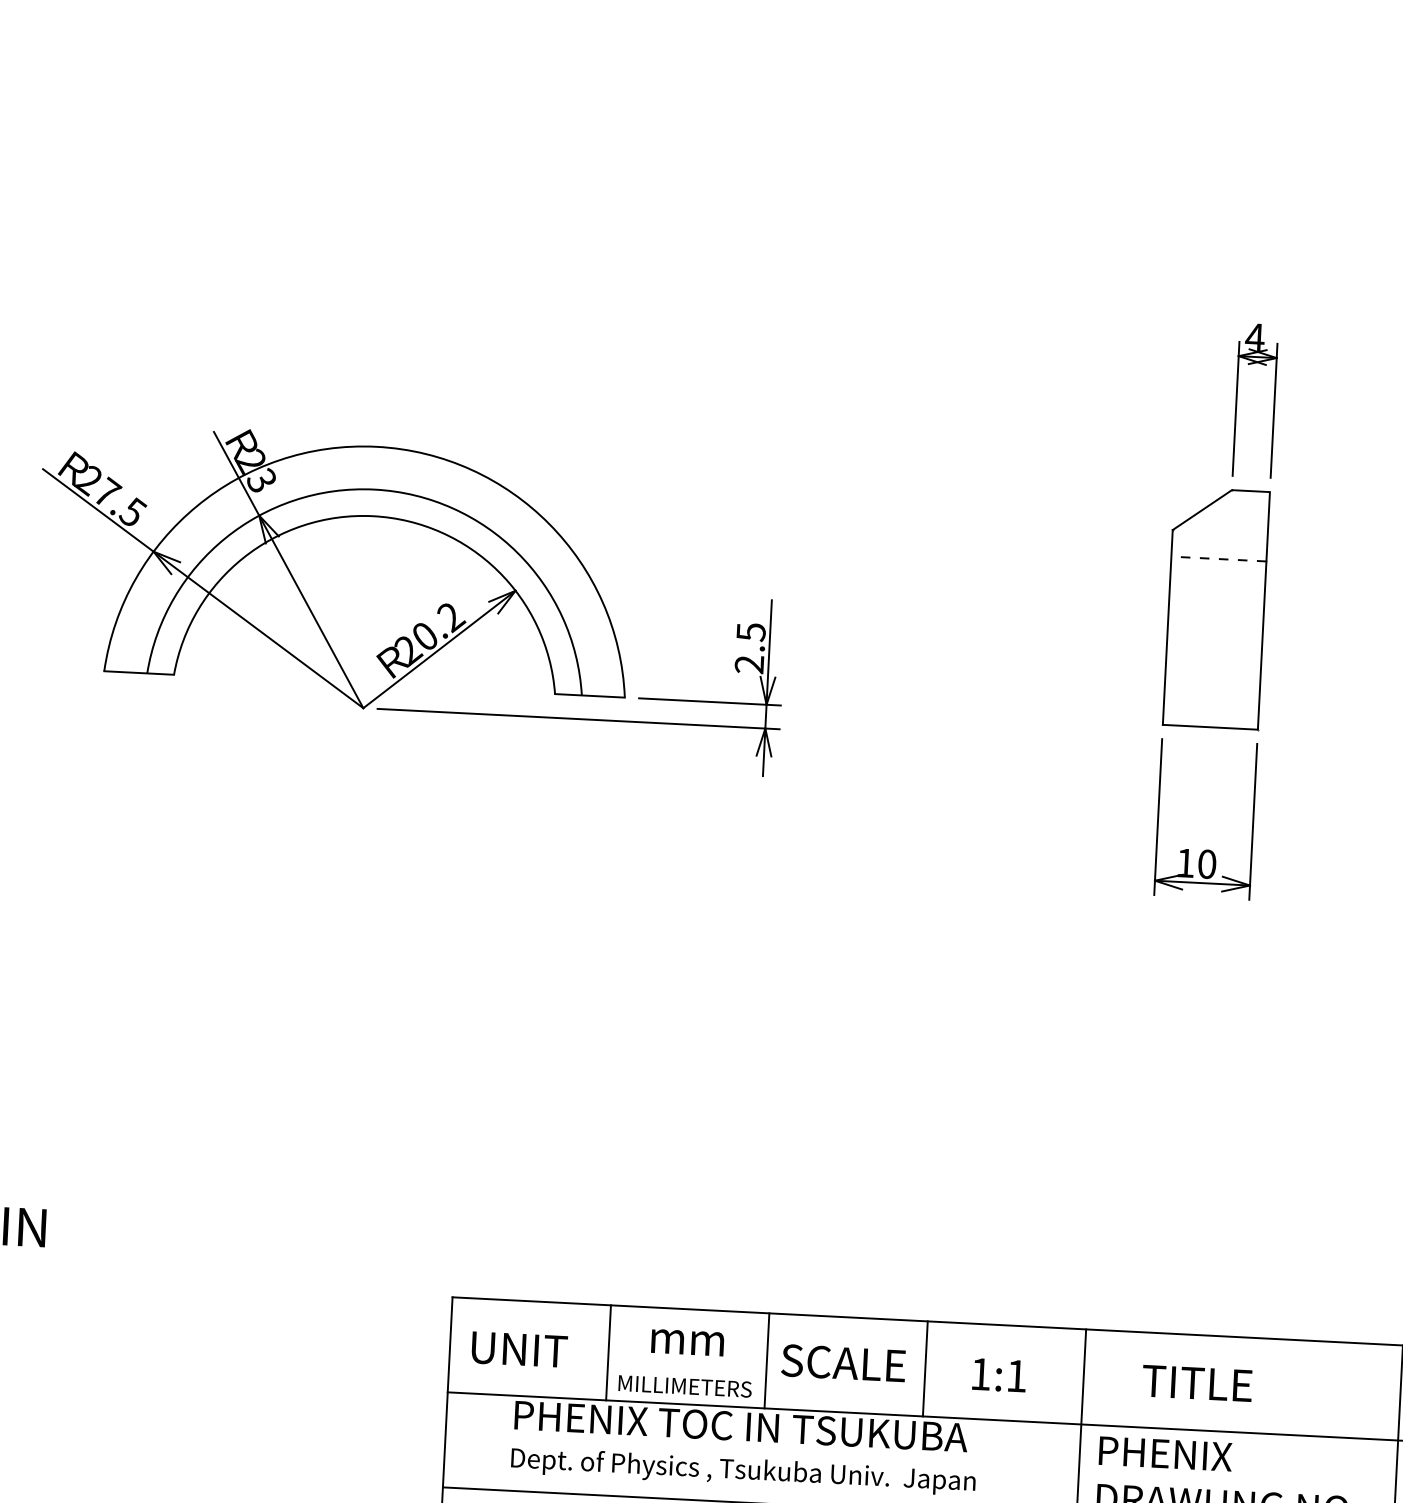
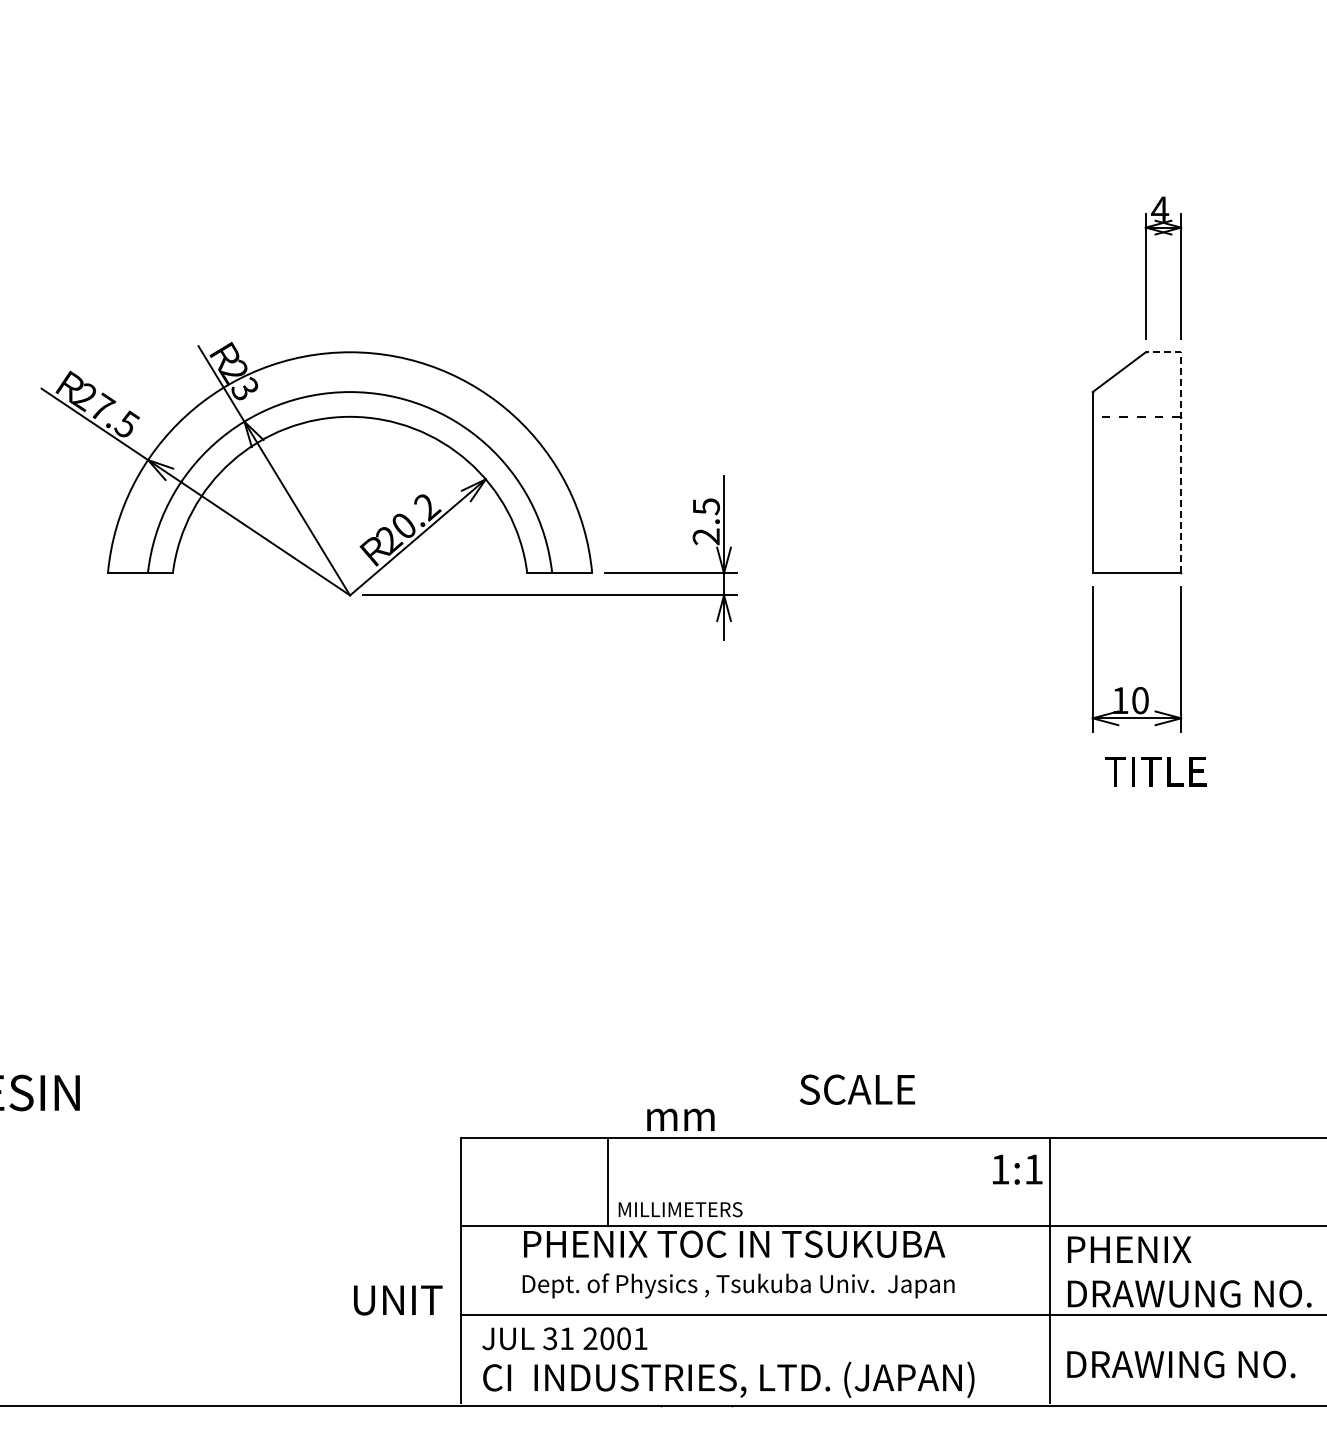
line: (1265, 590) -> (1181, 443), solid -> dashed
text: (687, 1342) -> (680, 1119), moved
text: (519, 1349) -> (398, 1300), moved
line: (767, 1360) -> (755, 1181), removed
text: (843, 1363) -> (857, 1089), moved
line: (925, 1368) -> (902, 1181), removed
text: (999, 1375) -> (1017, 1169), moved
text: (1197, 1383) -> (1155, 771), moved

